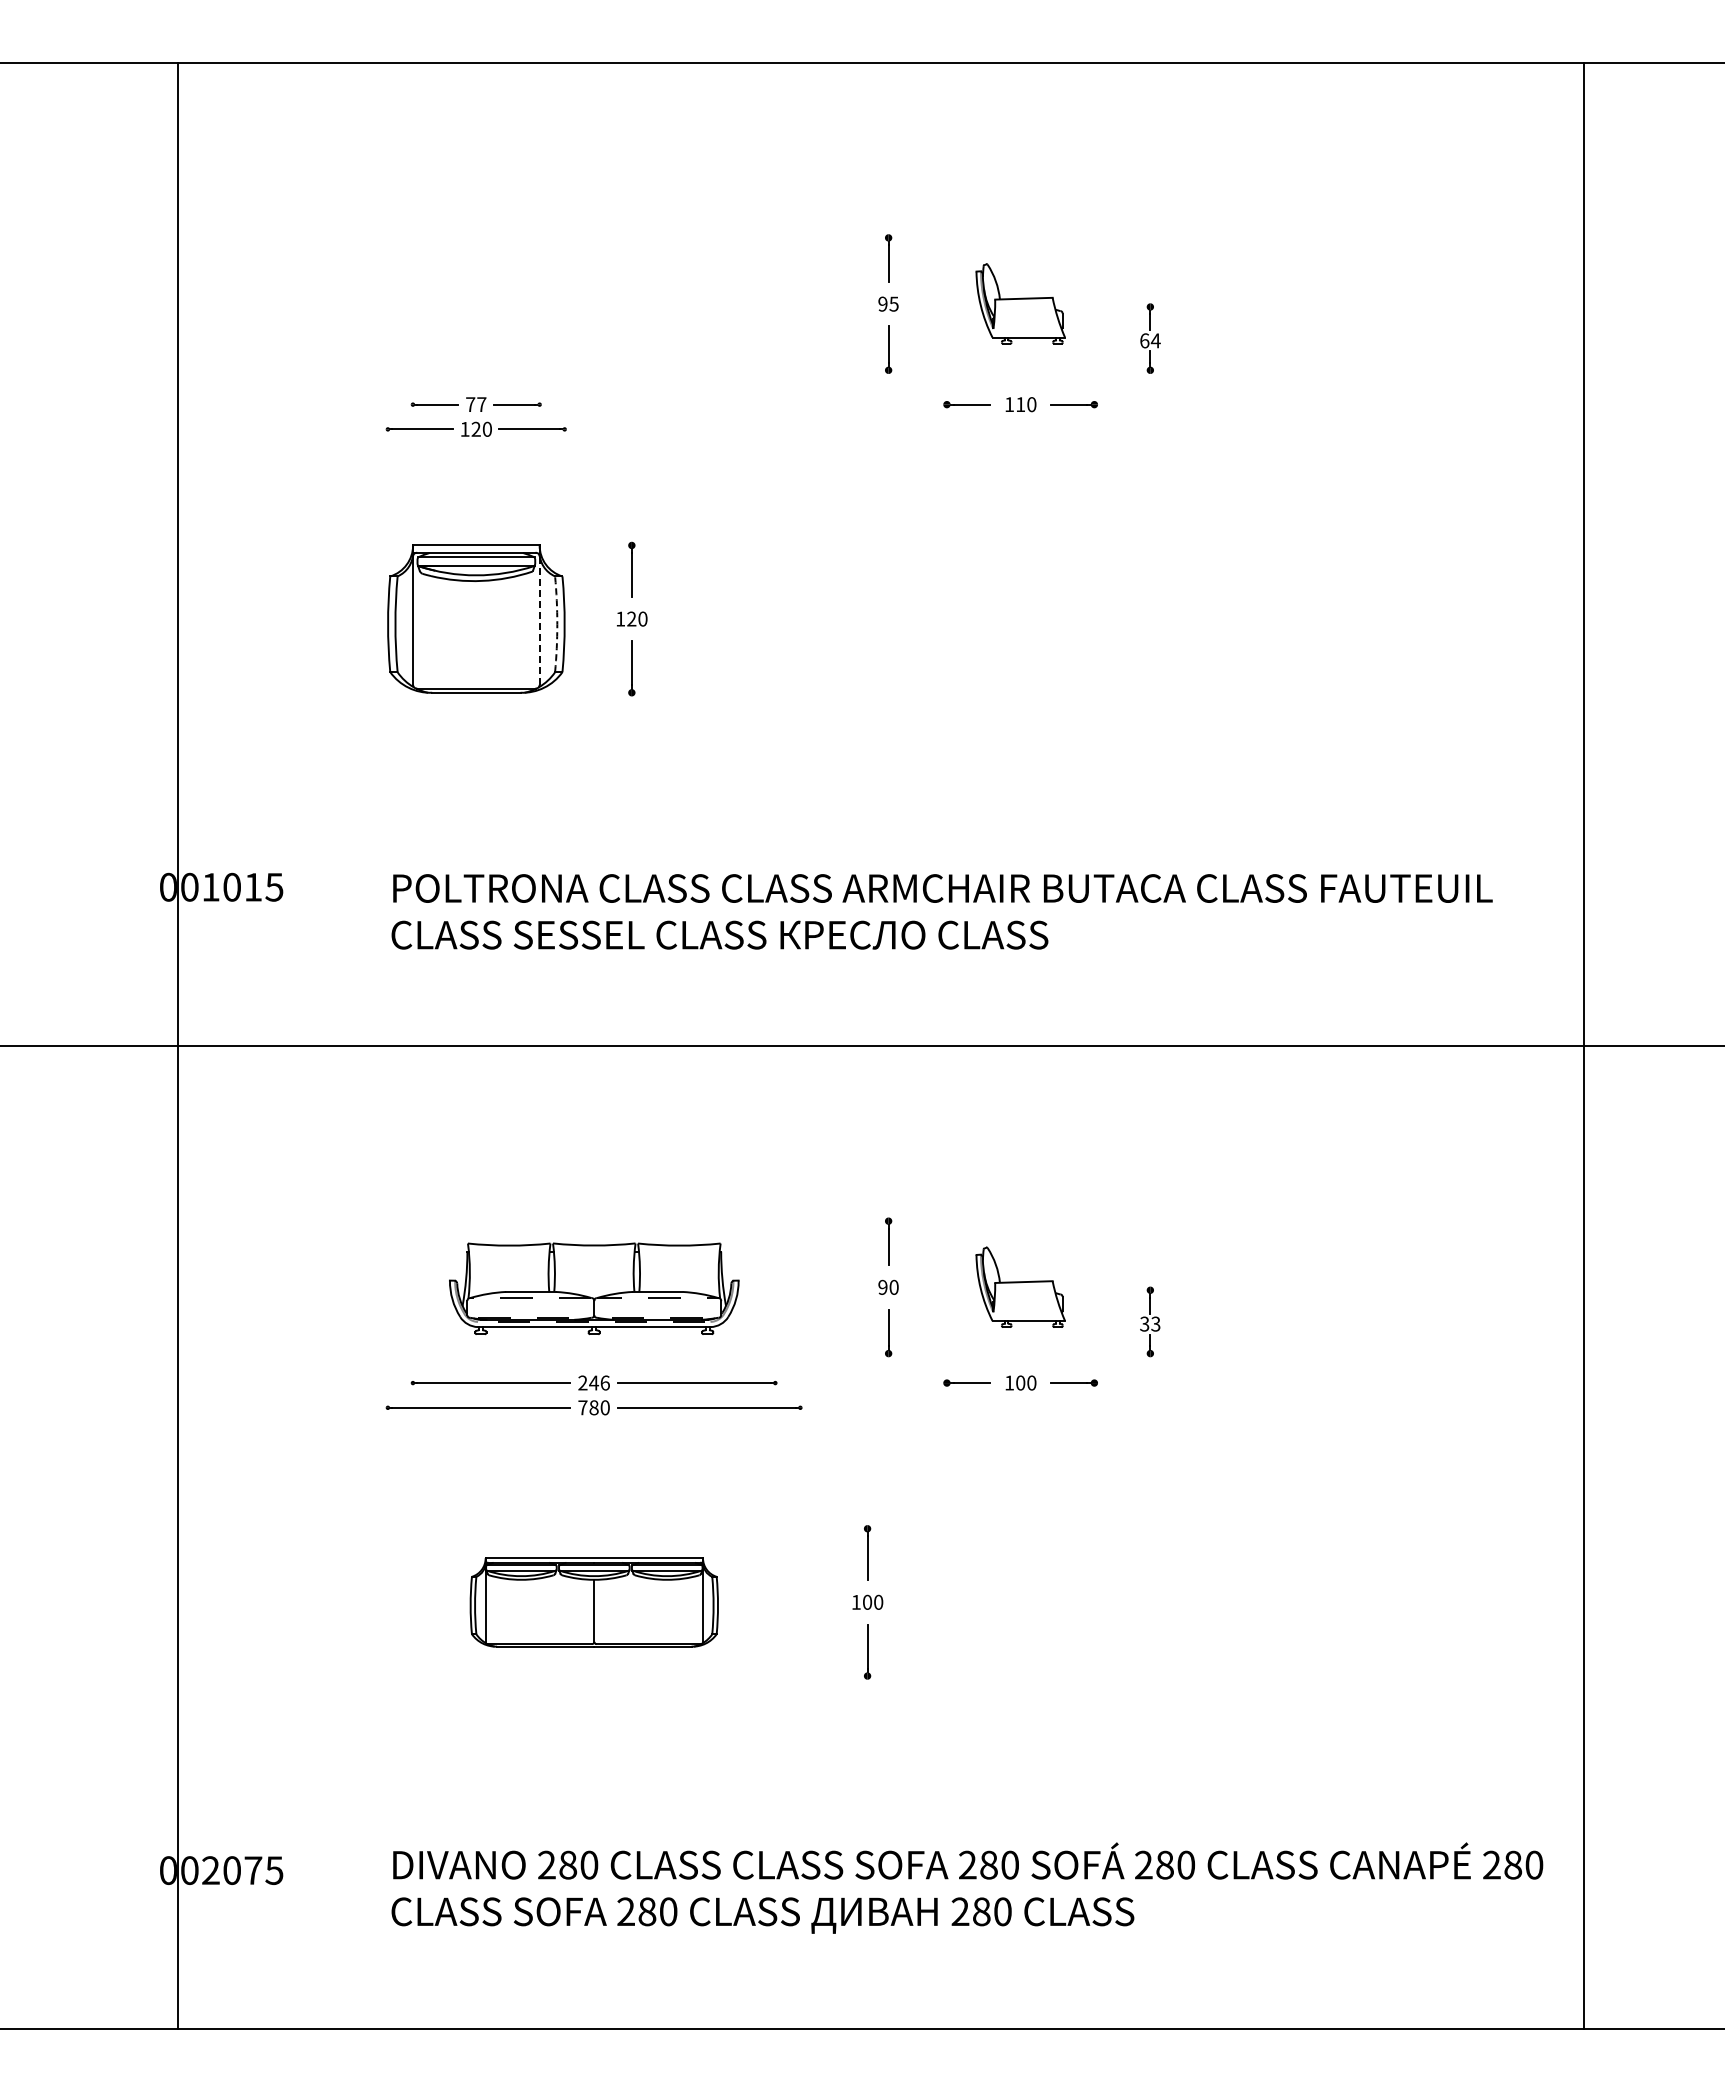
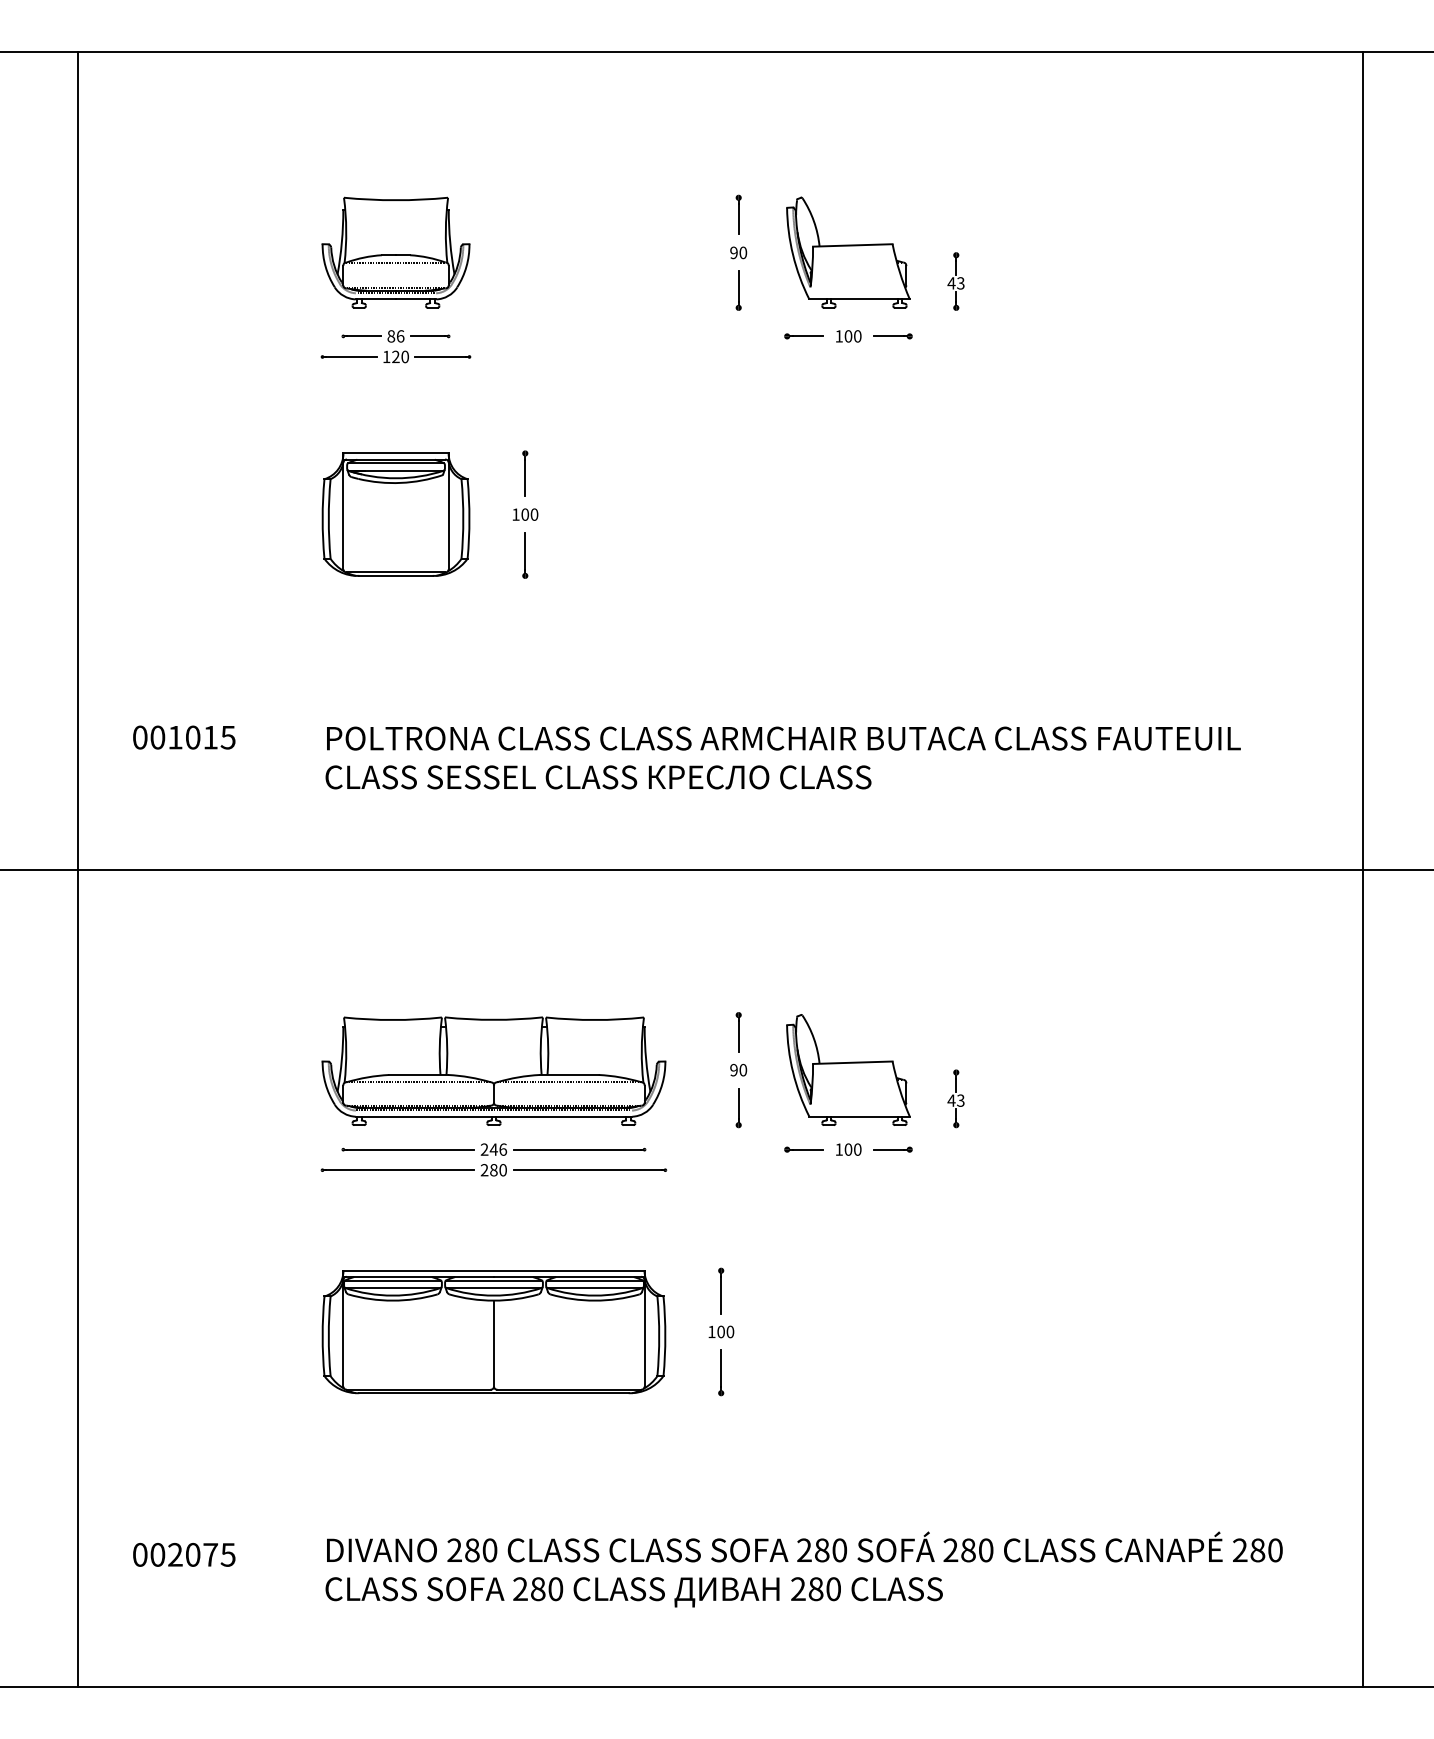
text: (893, 303) -> (742, 252), 95 -> 90
part: (1020, 303) -> (848, 252), size x1.67
part: (476, 304) -> (396, 253), added
text: (1149, 340) -> (955, 283), 64 -> 43
text: (476, 404) -> (396, 336), 77 -> 86
text: (1020, 404) -> (848, 336), 110 -> 100
text: (631, 618) -> (524, 514), 120 -> 100
line: (539, 620) -> (448, 515), dashed -> solid
arc: (557, 624) -> (463, 519), dashed -> solid
line: (178, 1045) -> (77, 869), moved
line: (1583, 1045) -> (1362, 869), moved
part: (1020, 1287) -> (848, 1070), size x1.67
part: (594, 1288) -> (494, 1071), size x1.43
text: (1144, 1323) -> (951, 1100), 33 -> 43
text: (582, 1407) -> (484, 1169), 780 -> 280
part: (594, 1602) -> (494, 1332), size x1.67

